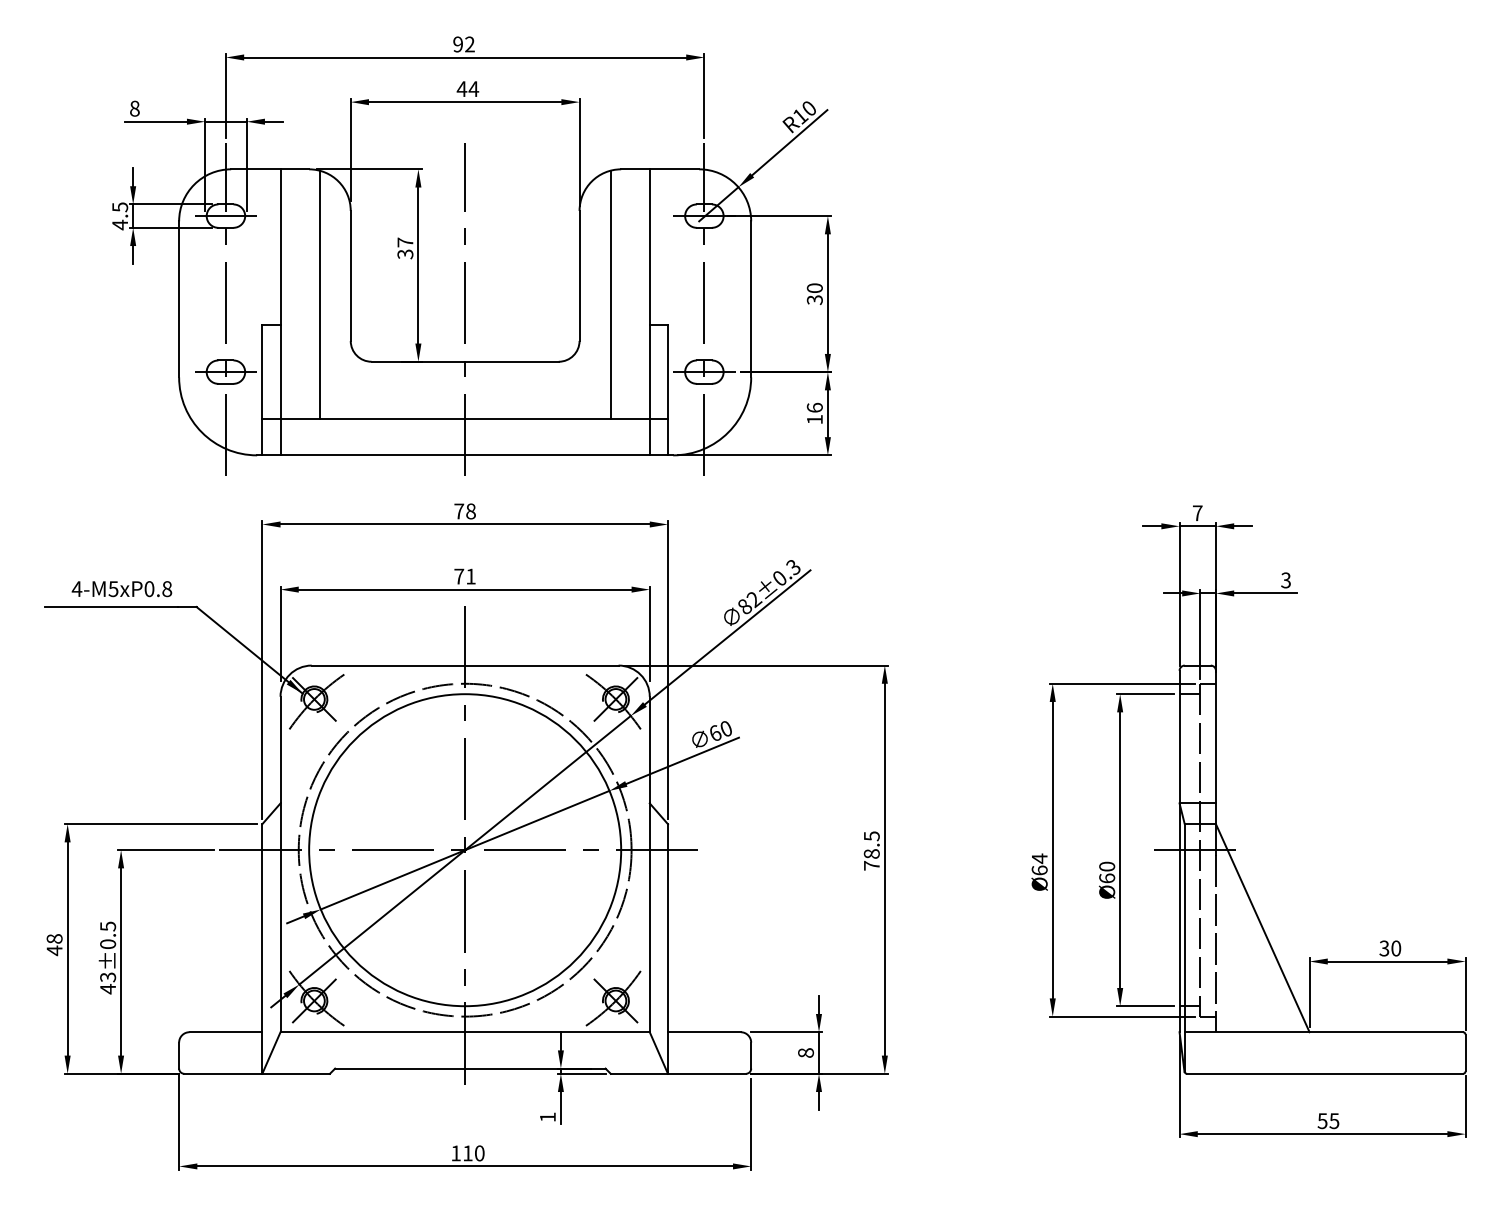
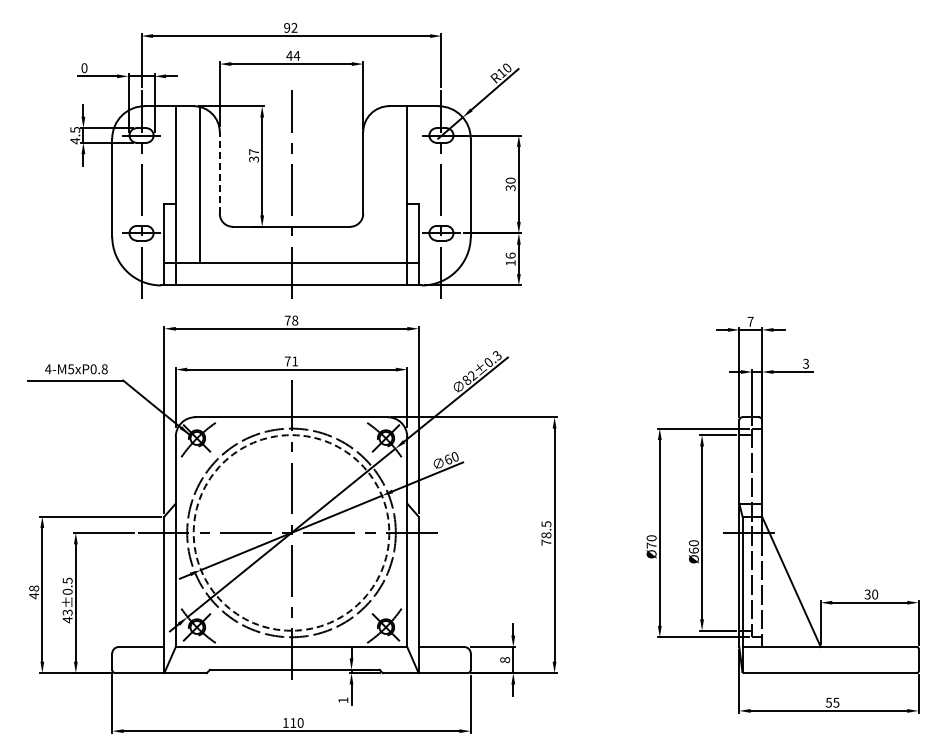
text: (134, 109) -> (84, 68), 8 -> 0
line: (350, 276) -> (219, 173), solid -> dashed
line: (610, 294) -> (382, 184), removed
circle: (465, 849) -> (291, 532), solid -> dashed
text: (1039, 863) -> (651, 541), Ø64 -> Ø70

